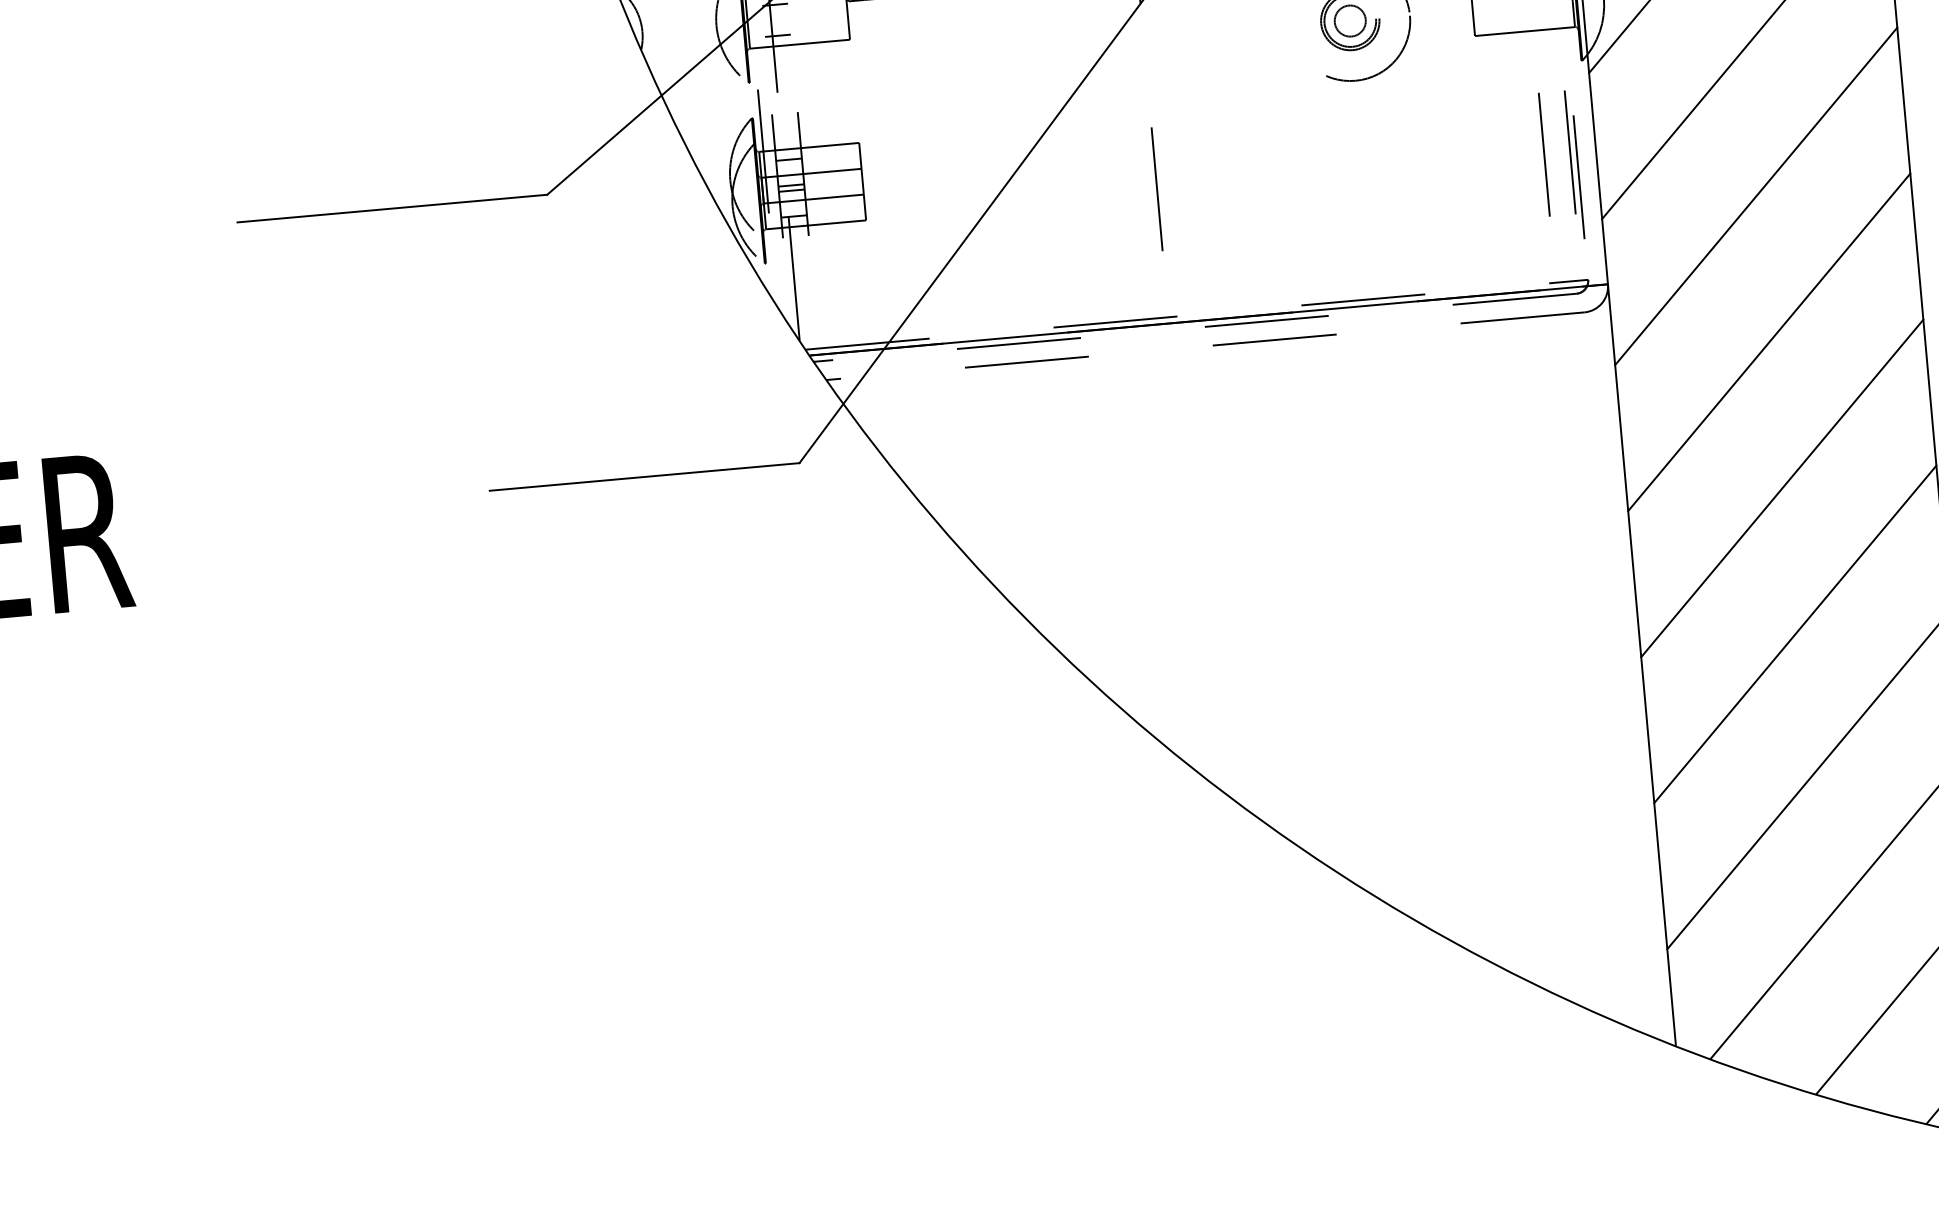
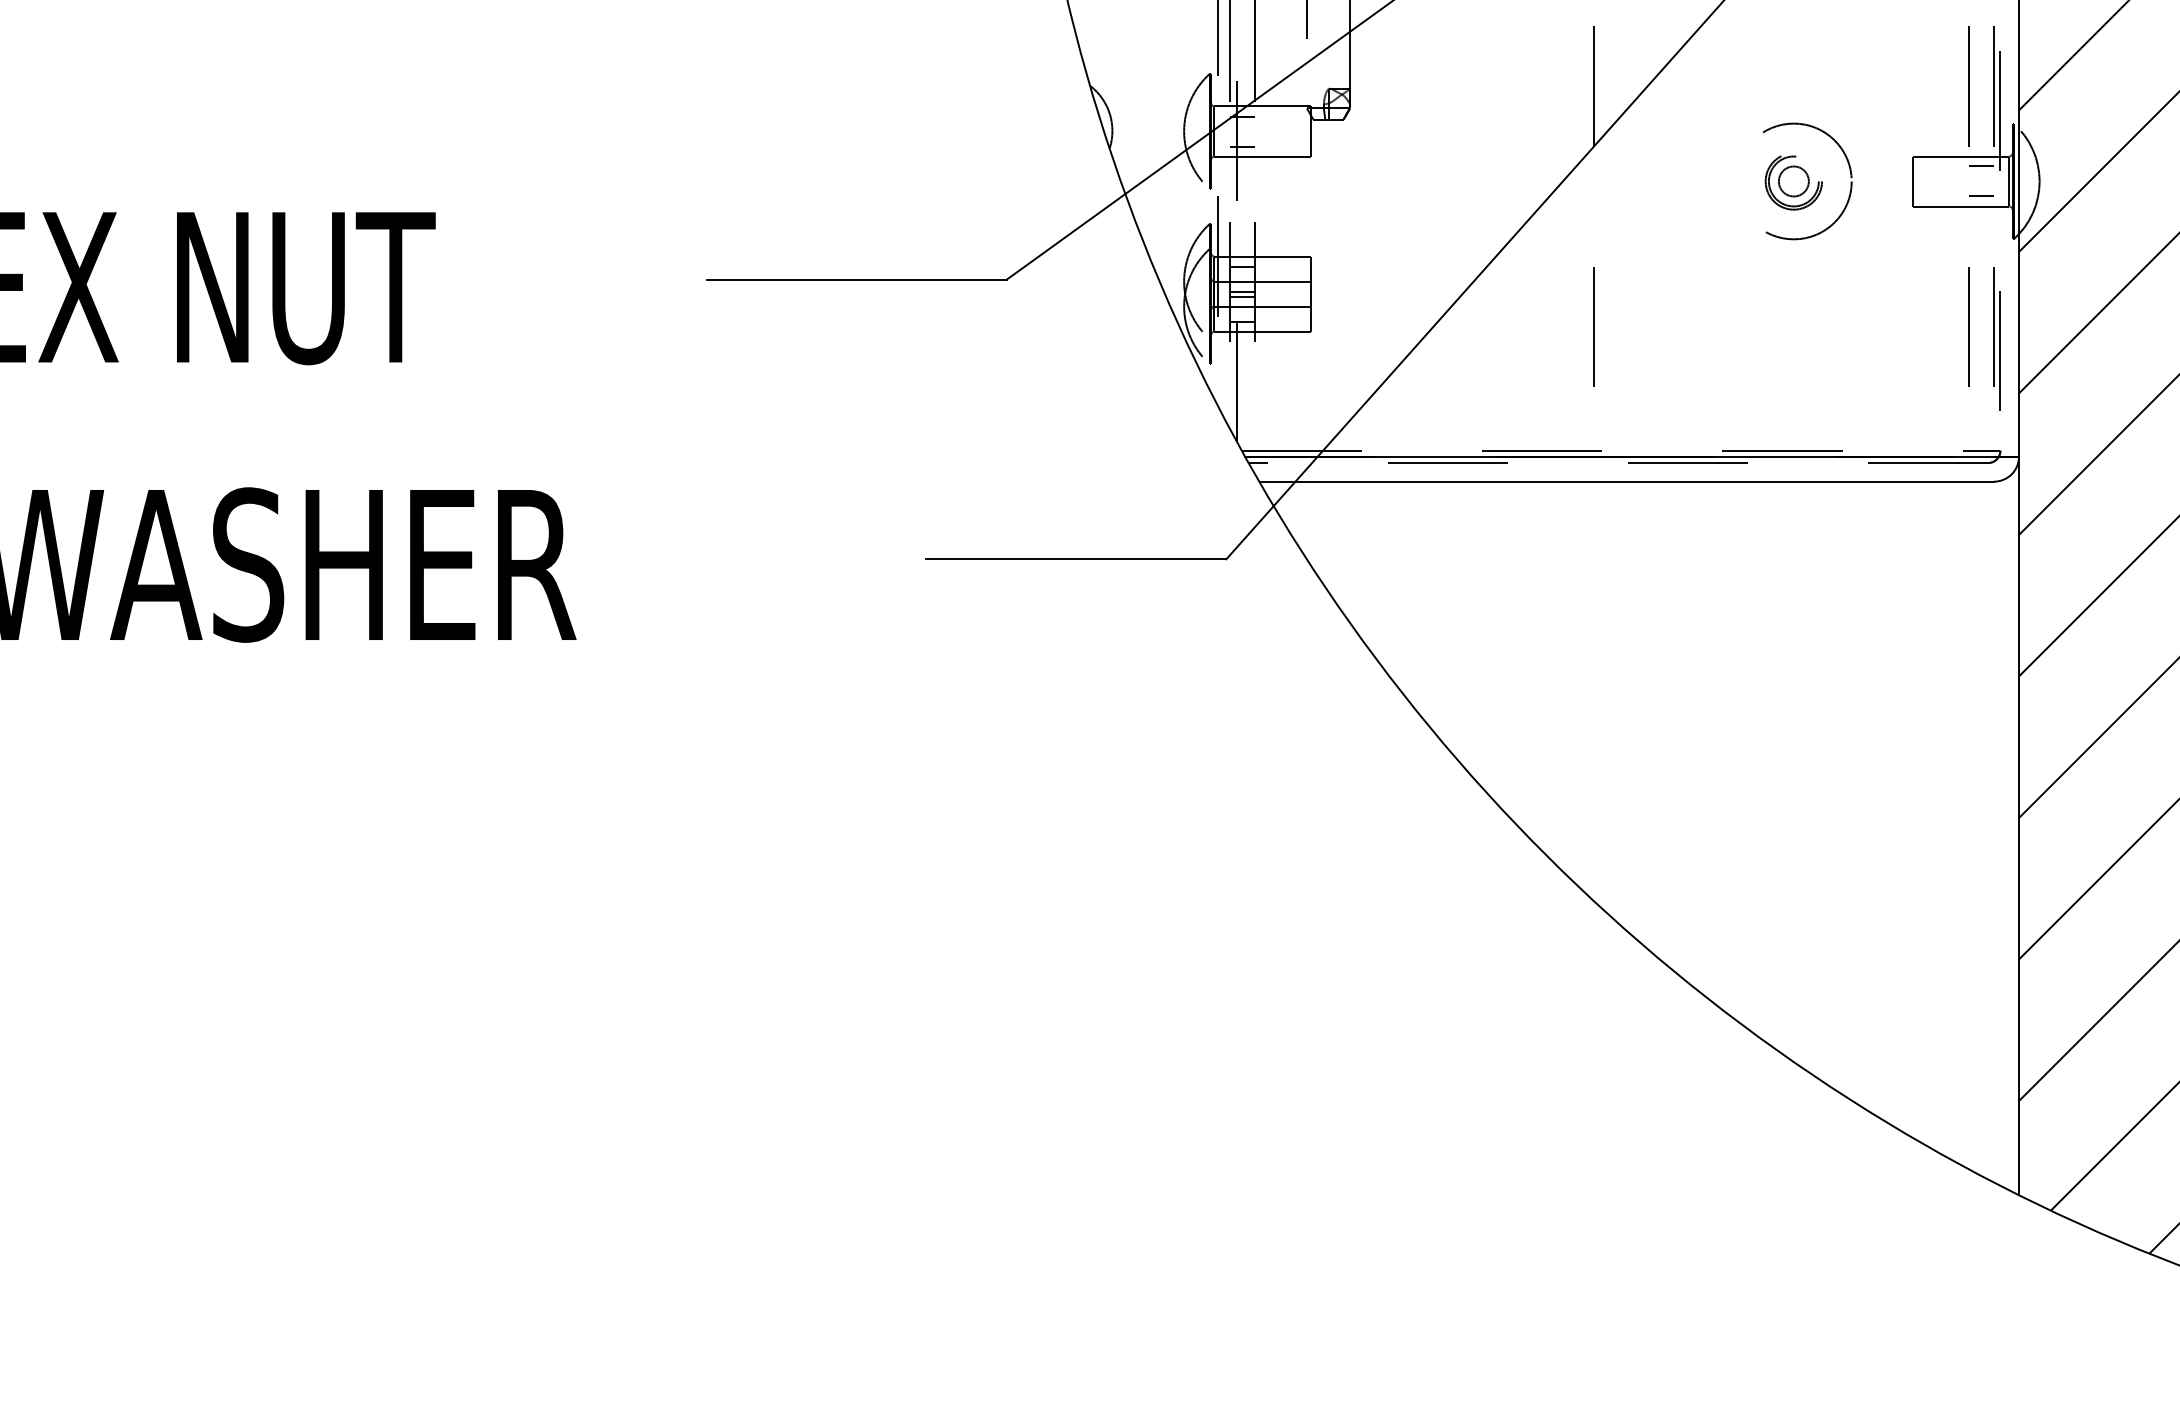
line: (1545, 19) -> (1981, 196), added
line: (1205, 346) -> (1626, 481), dashed -> solid

